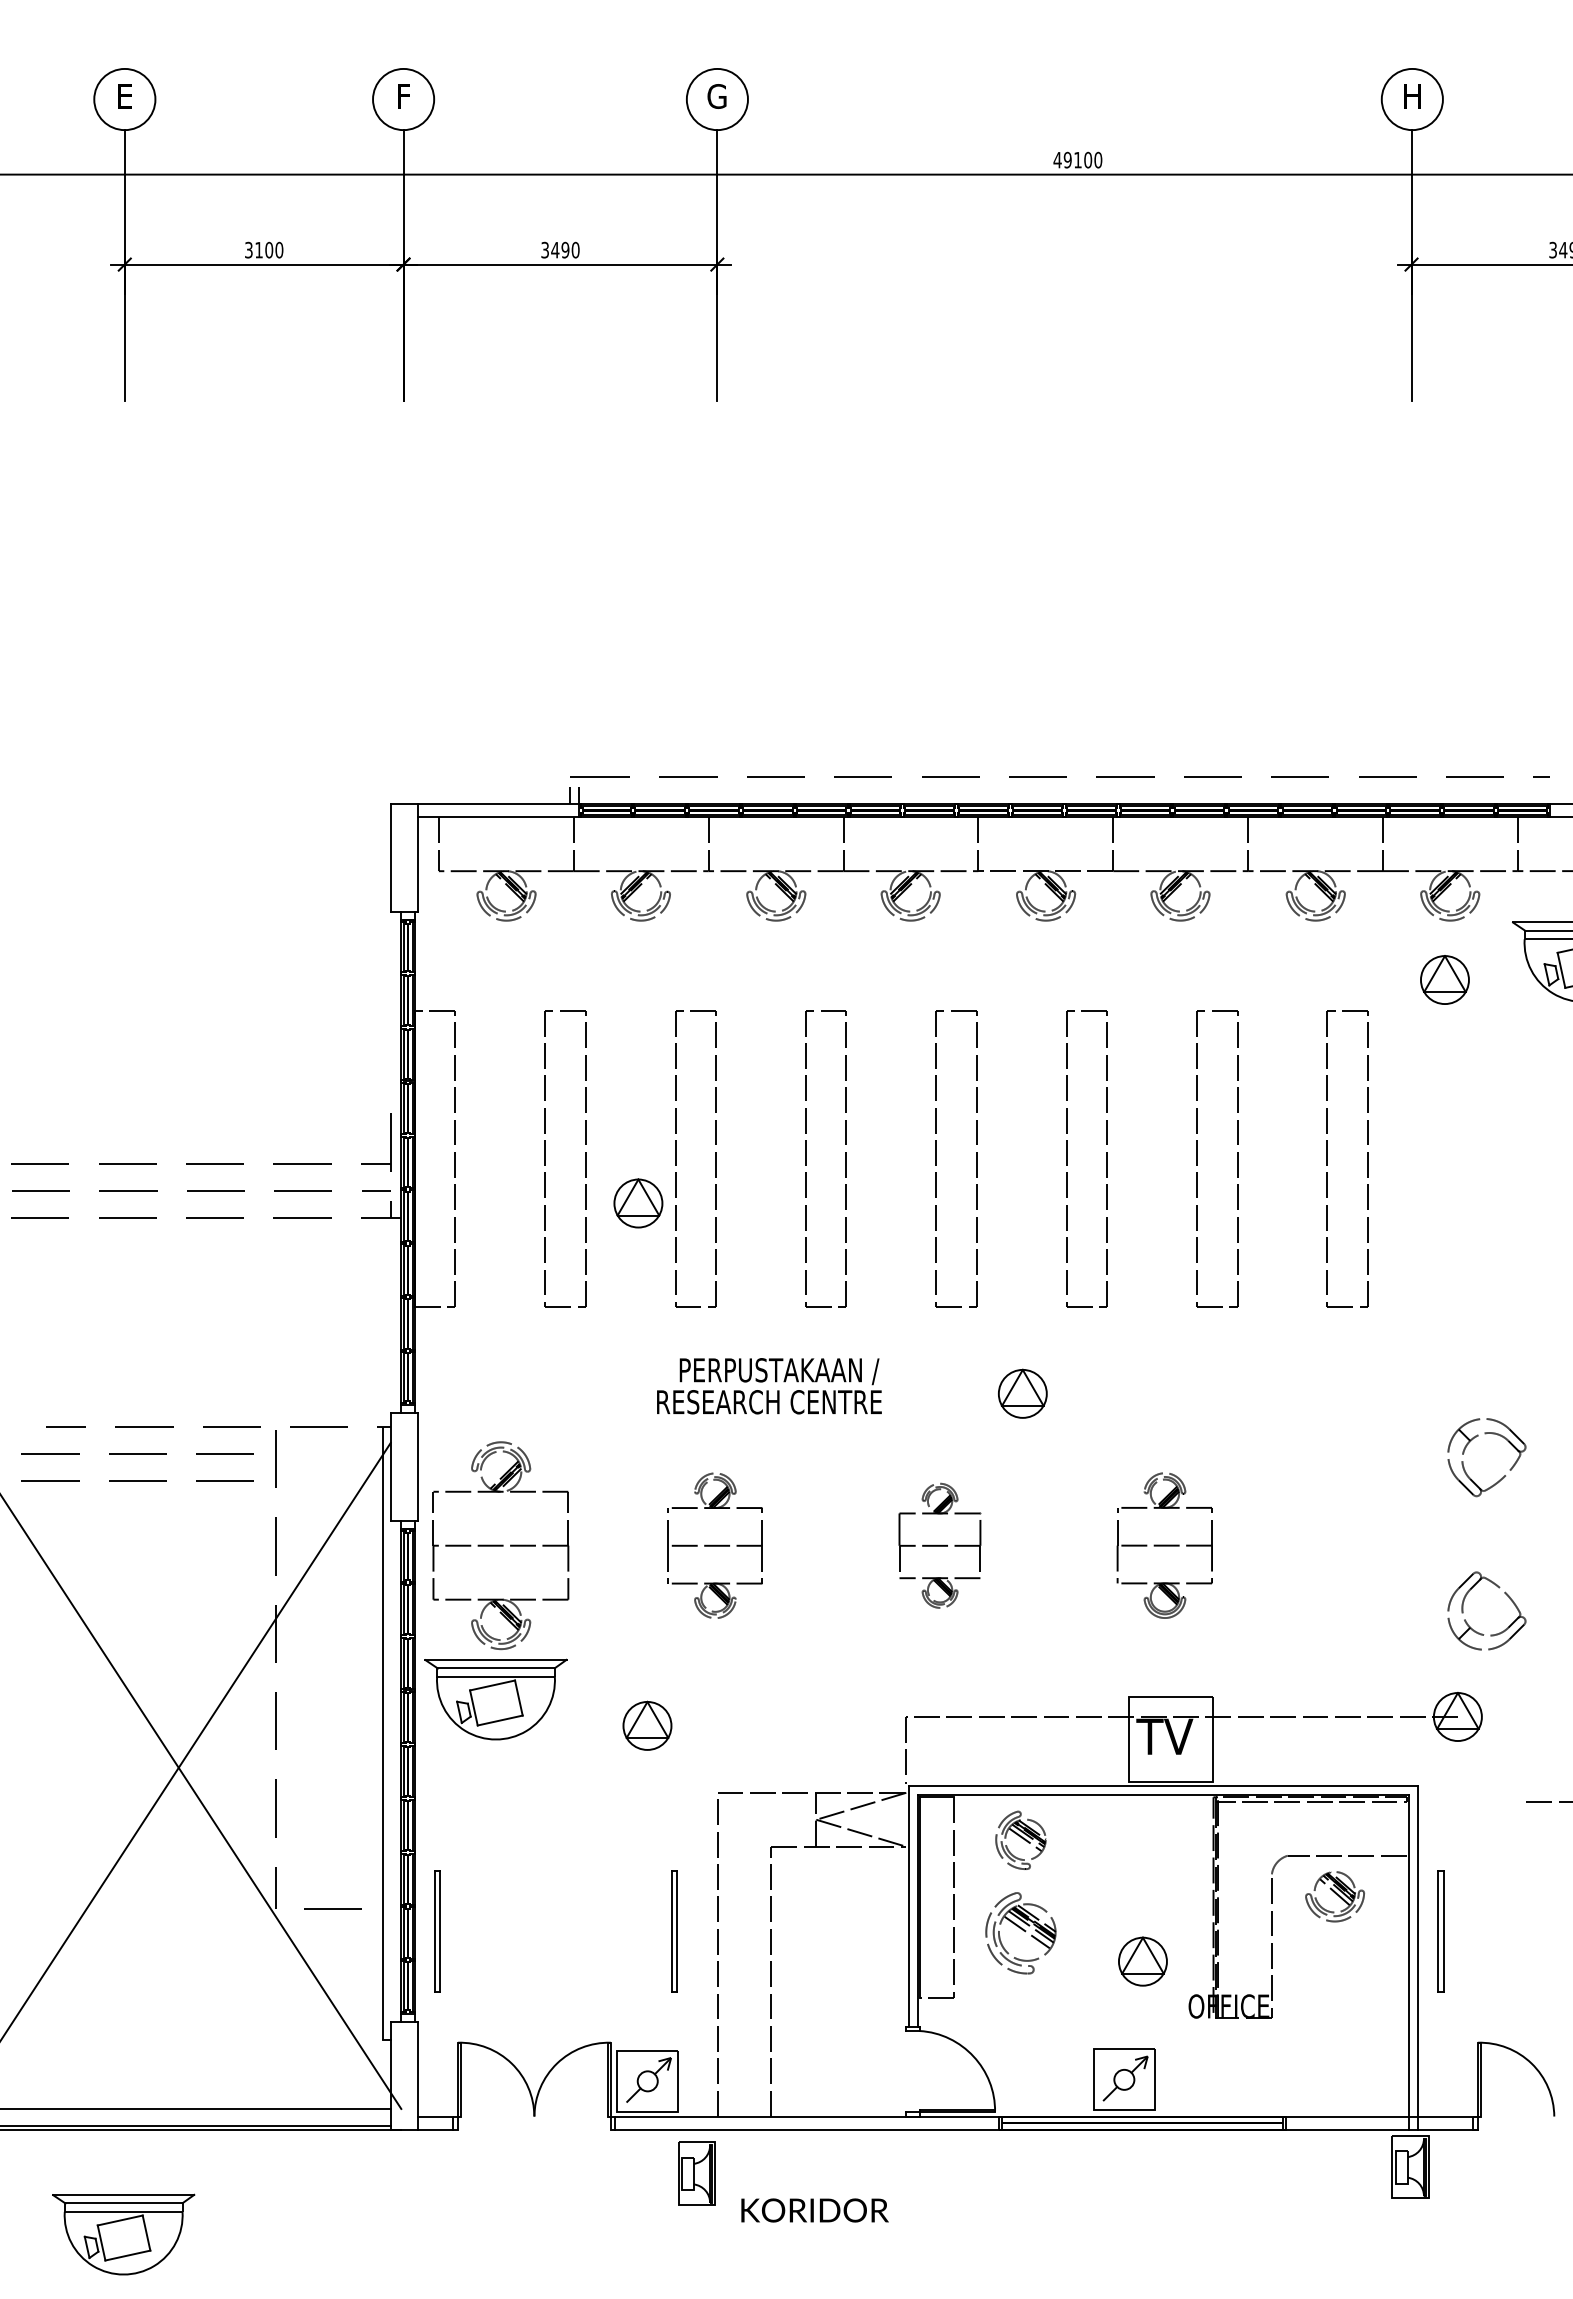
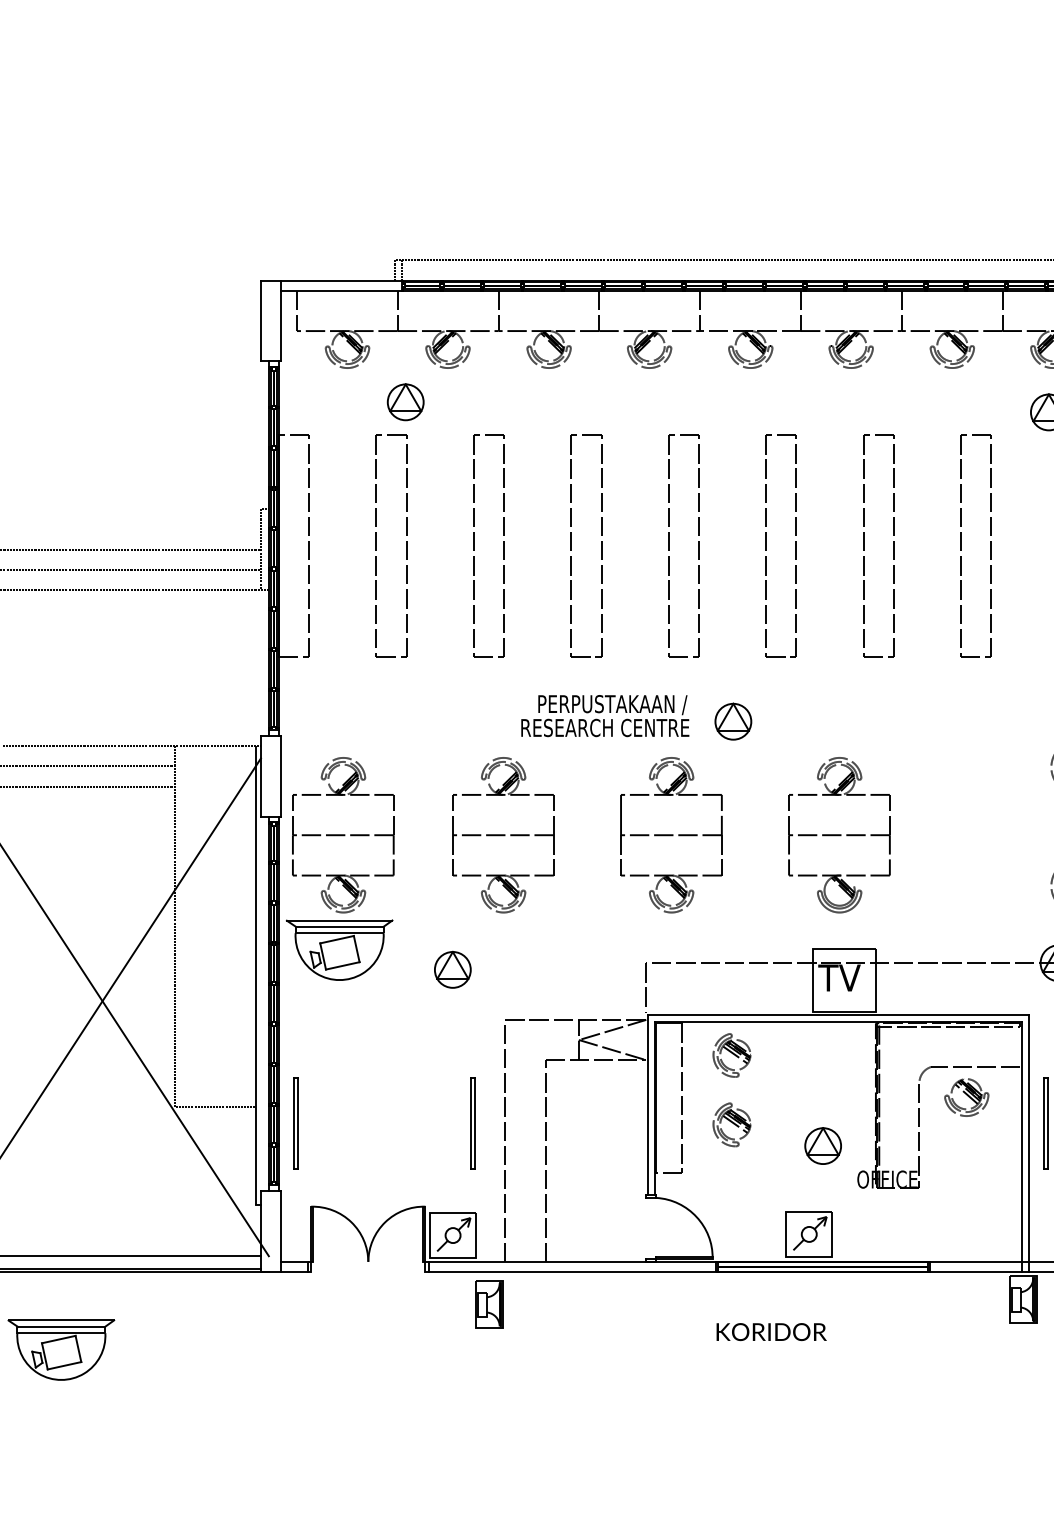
part: (638, 1203) -> (405, 402), moved
text: (769, 1386) -> (605, 716), moved
part: (715, 1545) -> (503, 835), size x1.43
part: (939, 1545) -> (671, 835), size x1.67
part: (1164, 1545) -> (839, 835), size x1.43
part: (1020, 1932) -> (731, 1124), size x0.71
text: (814, 2210) -> (771, 1332), moved

